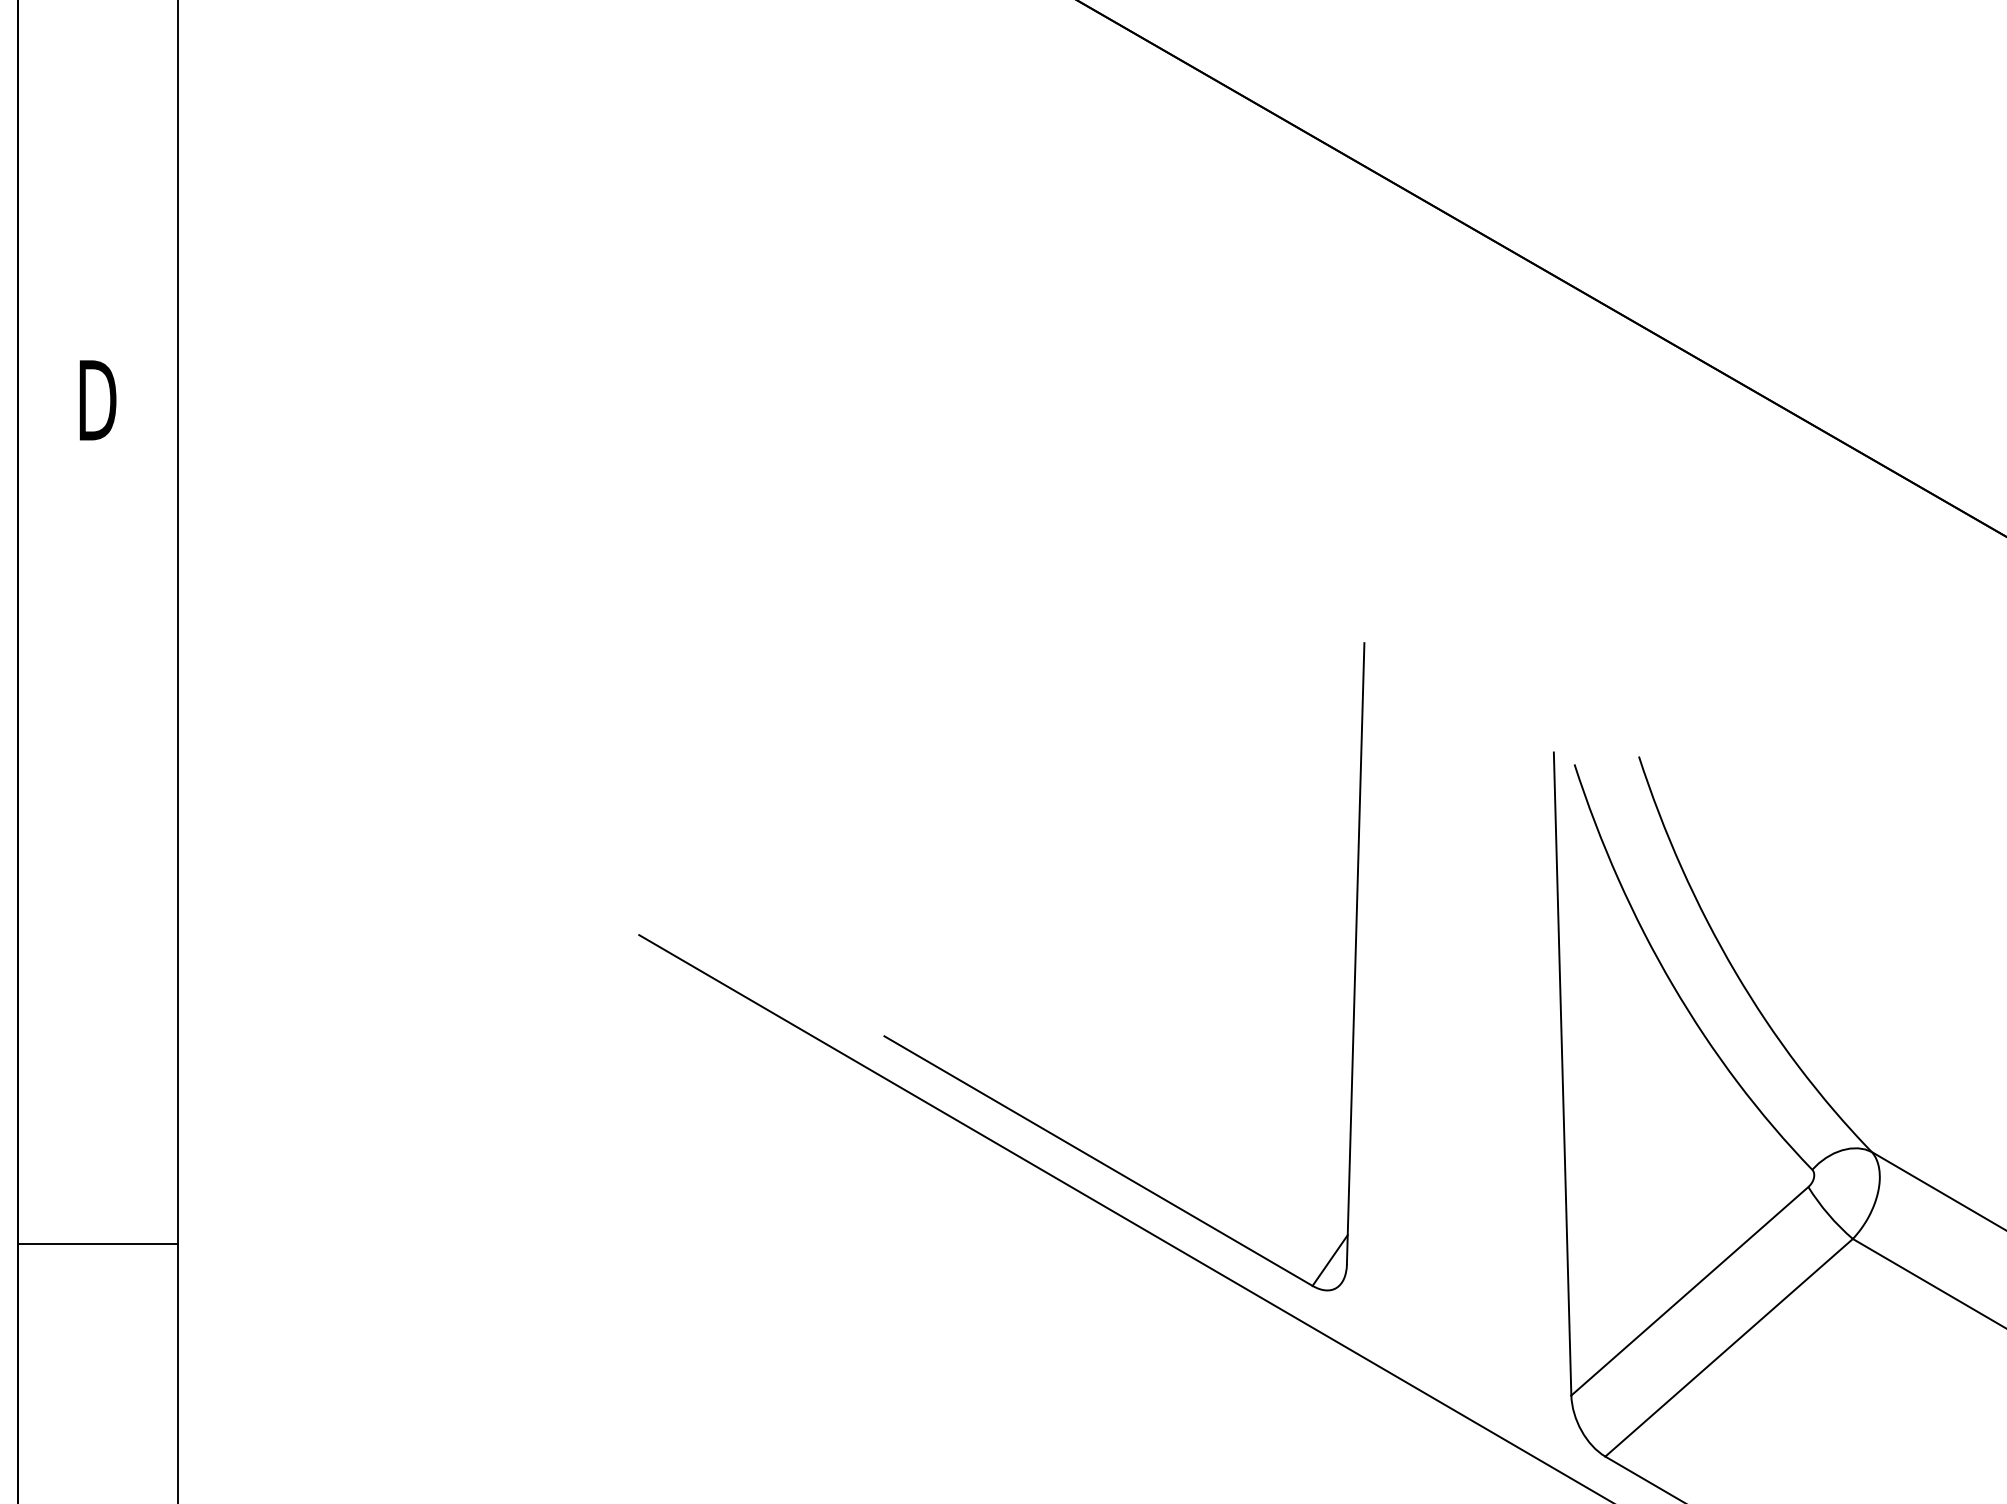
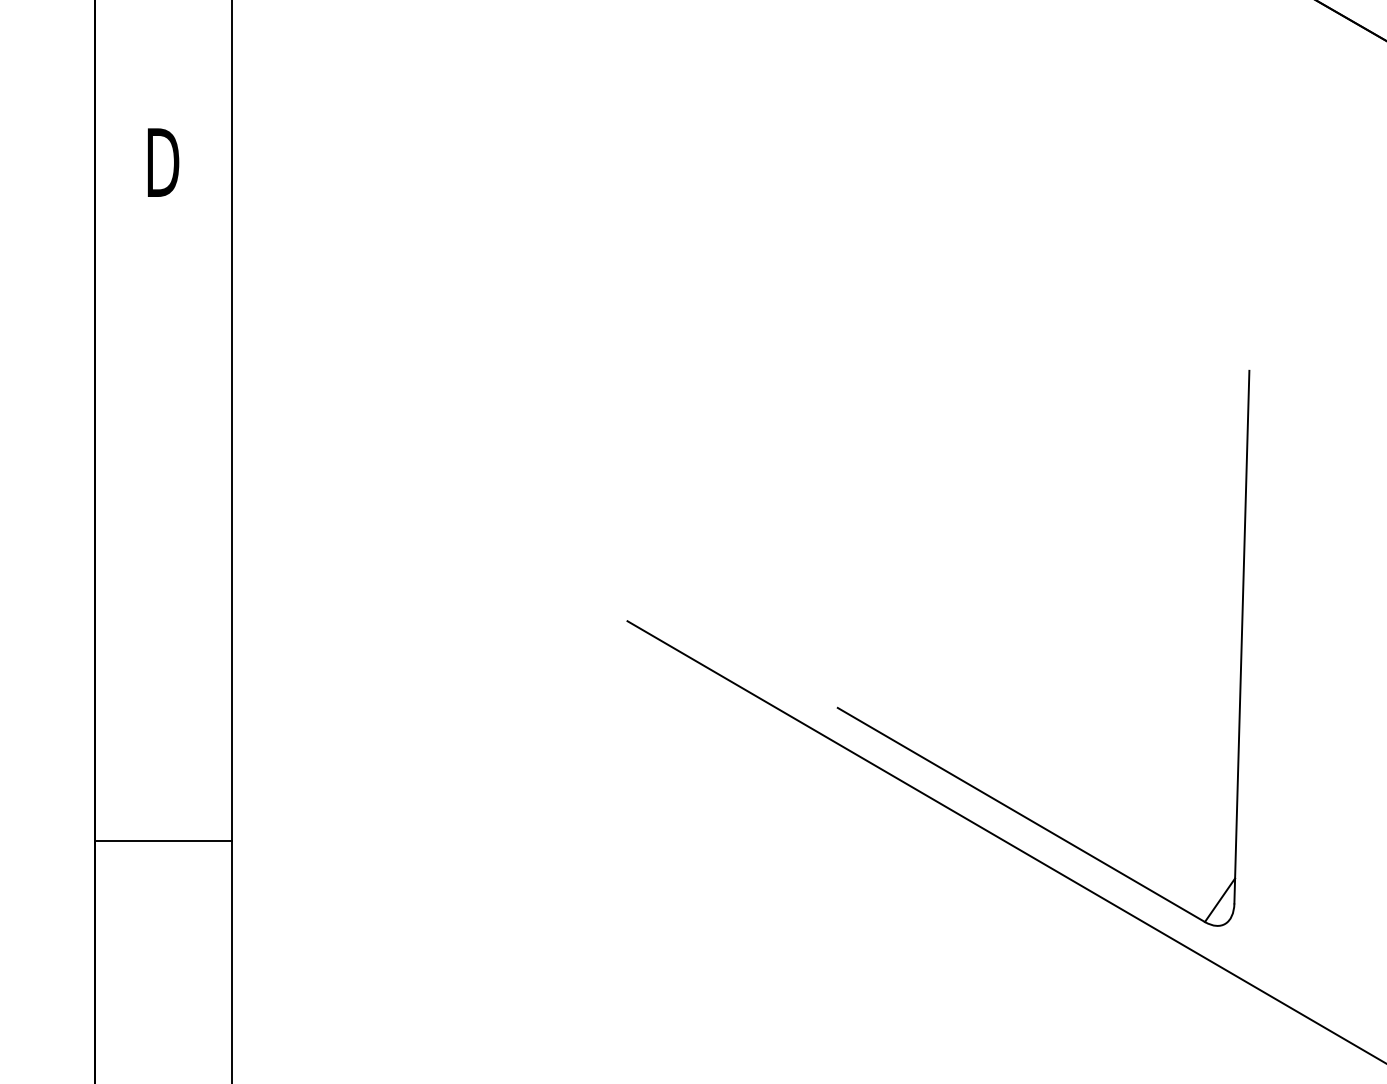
line: (97, 1243) -> (163, 841), moved

